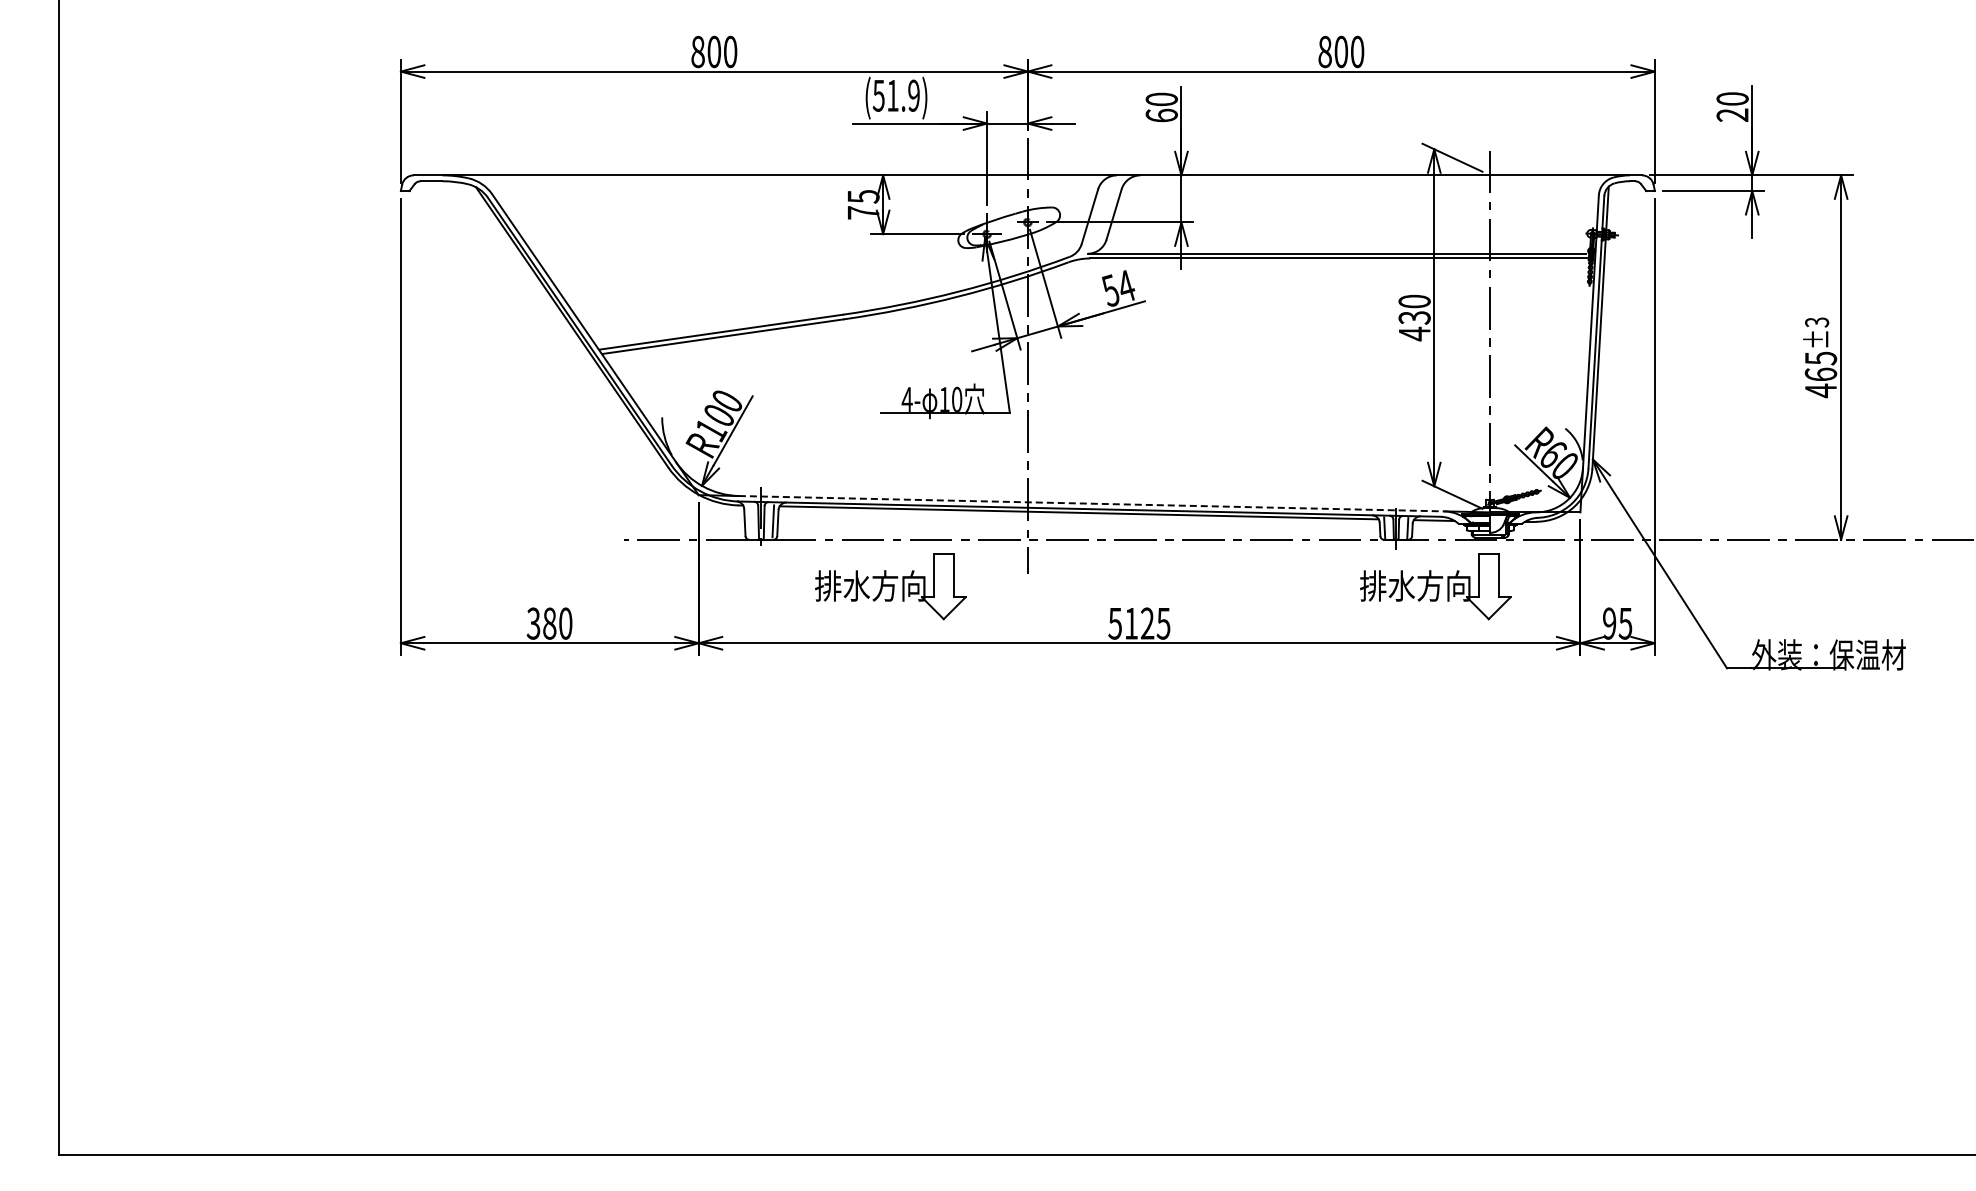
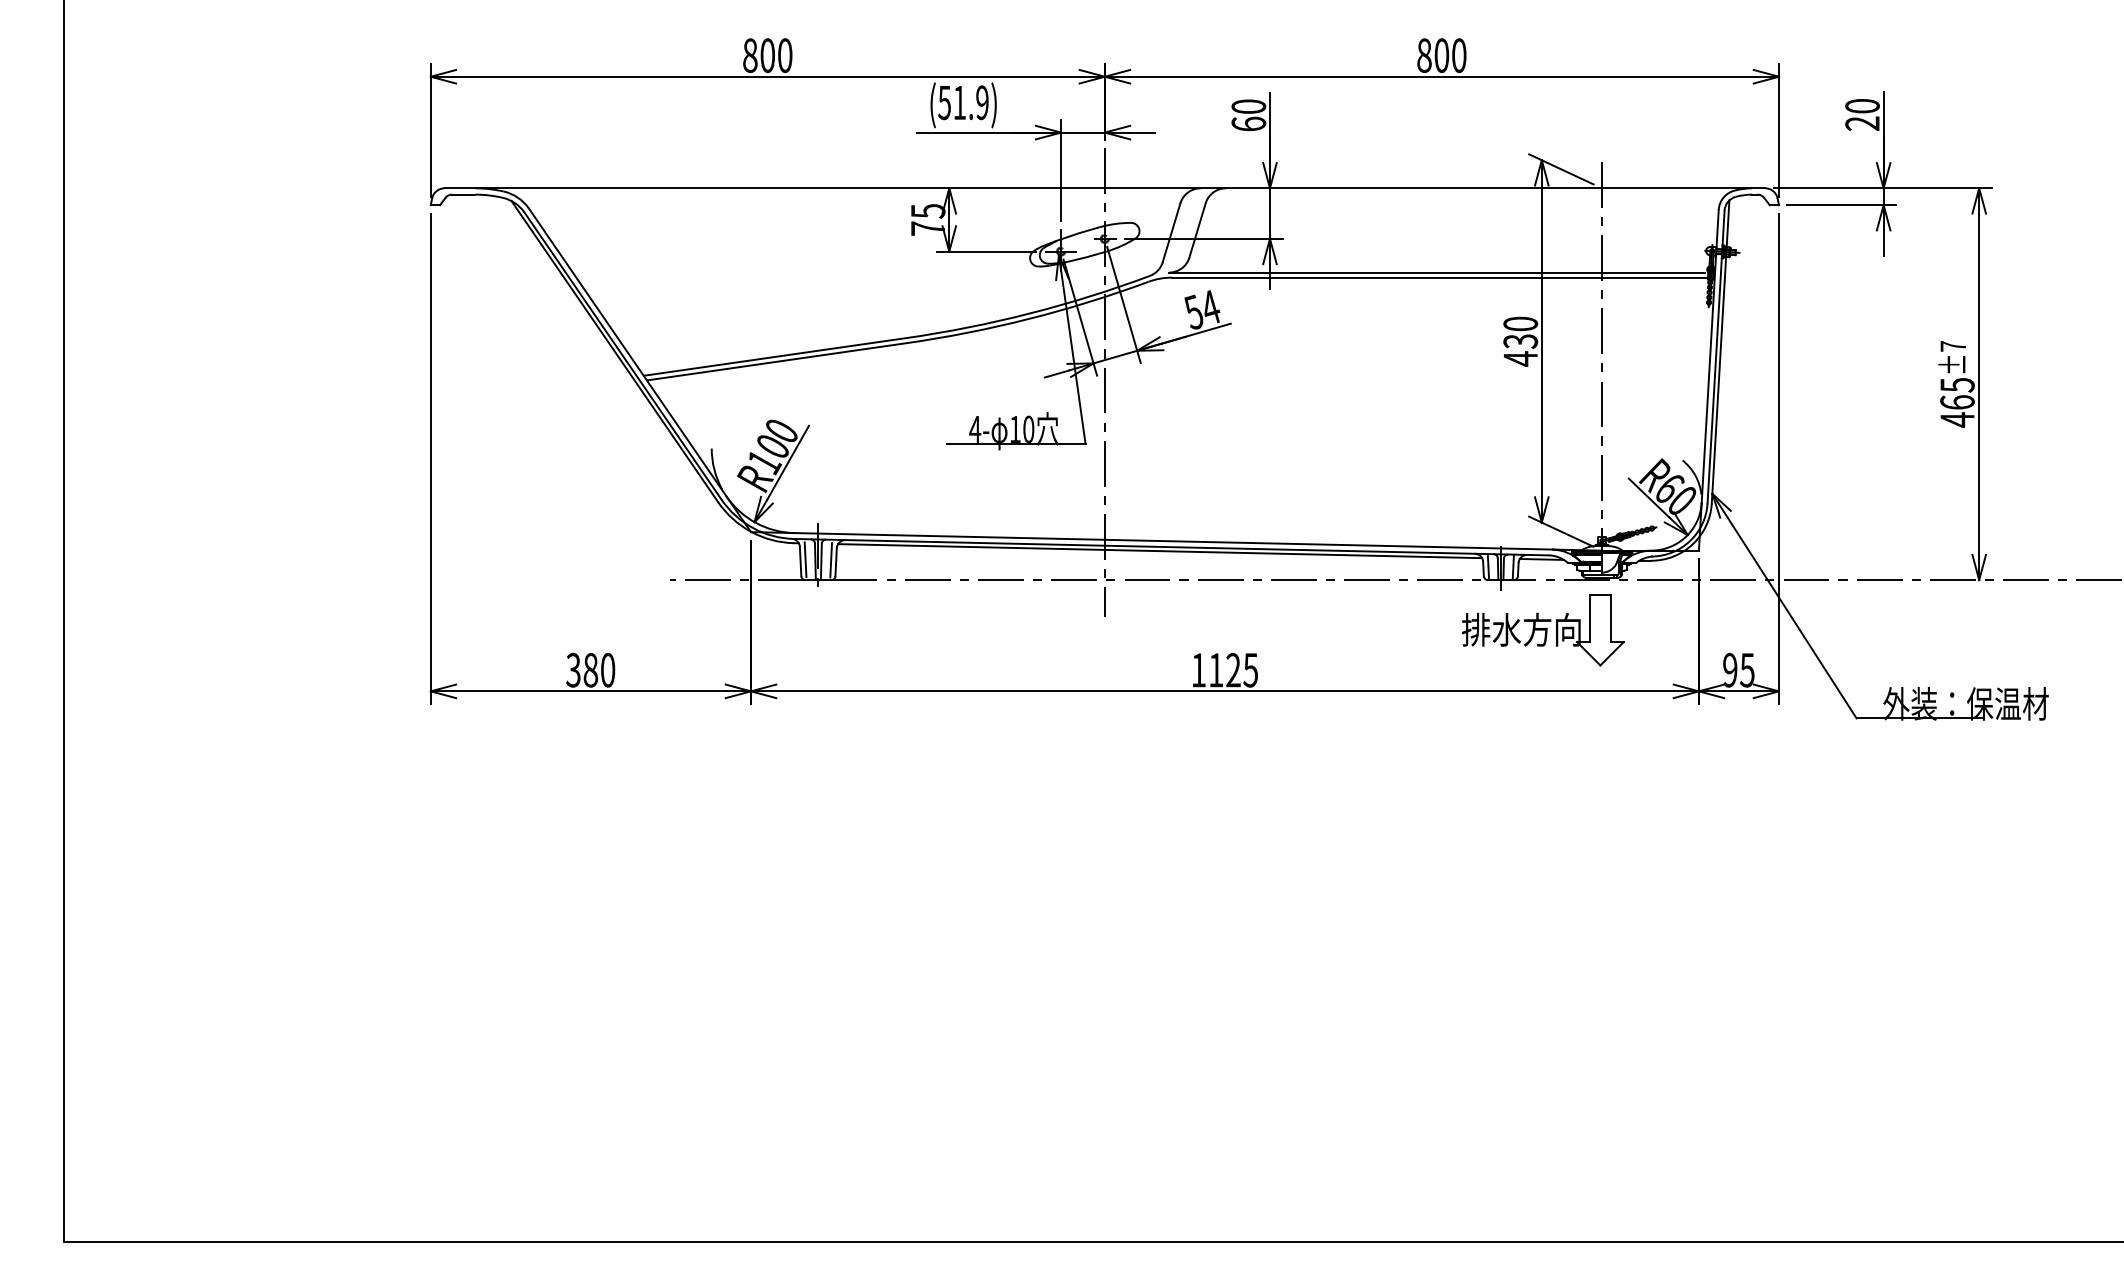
text: (1817, 322) -> (1953, 346), ±3 -> ±7
line: (1091, 503) -> (1173, 541), dashed -> solid
line: (749, 520) -> (805, 559), added
part: (890, 586) -> (957, 630), removed
text: (1114, 623) -> (1198, 670), 5125 -> 1125

